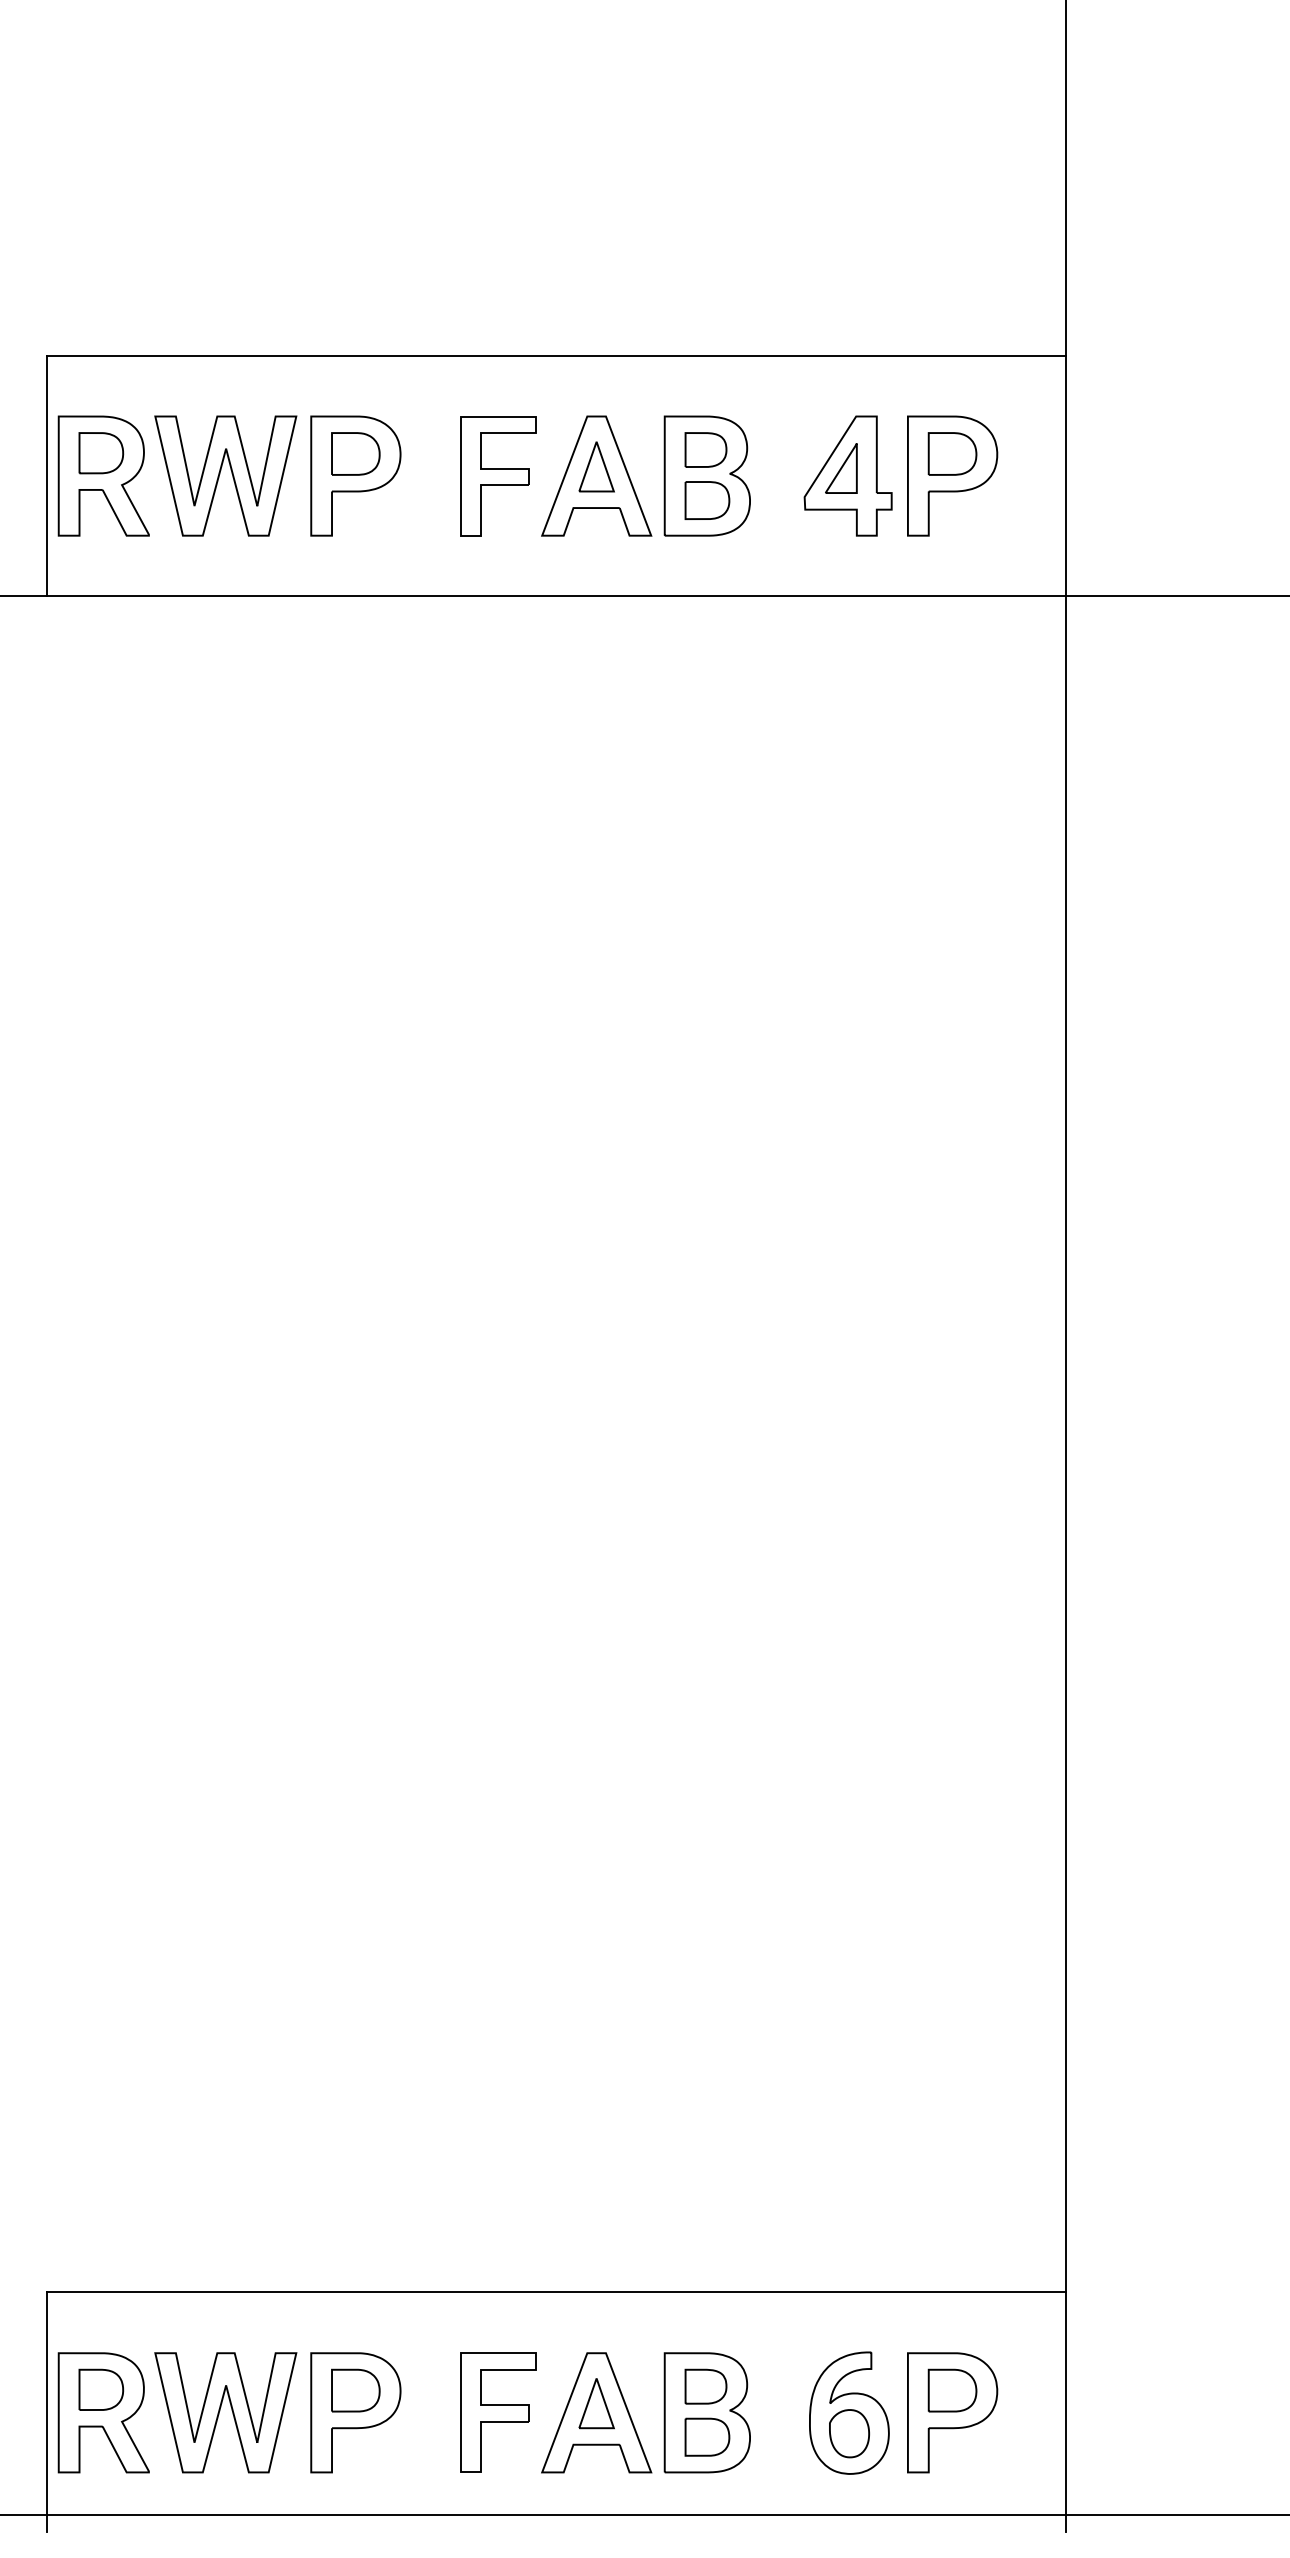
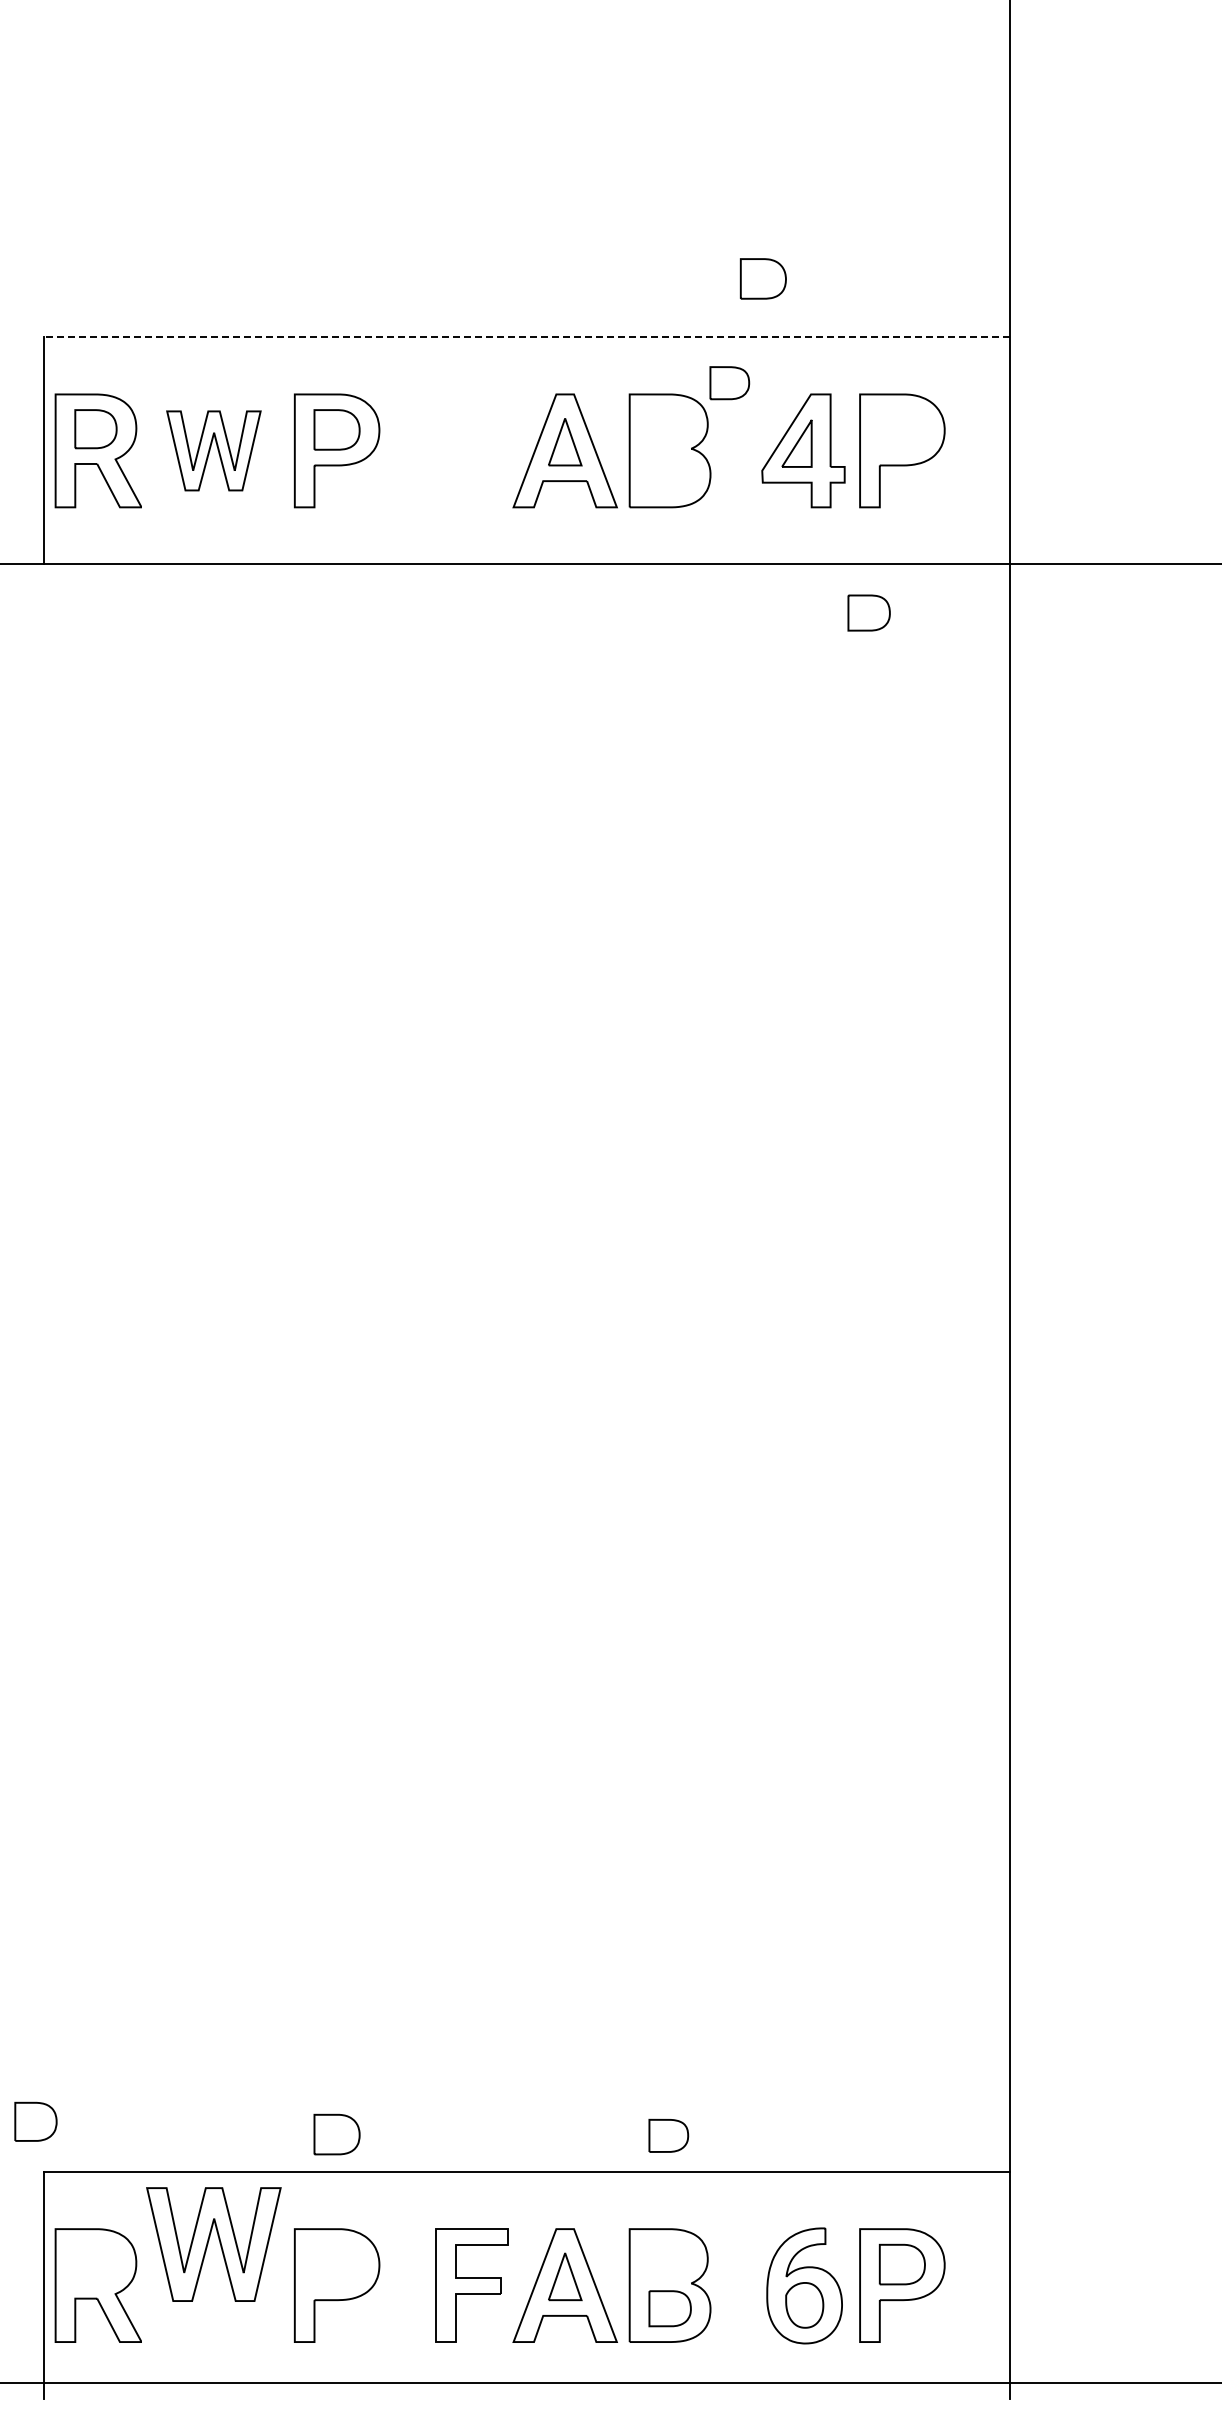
line: (555, 355) -> (526, 336), solid -> dashed
part: (705, 450) -> (729, 383), moved
part: (951, 453) -> (762, 278), moved
part: (225, 475) -> (213, 450), size x0.7
part: (497, 475) -> (471, 450), removed
part: (706, 499) -> (868, 612), moved
part: (705, 2386) -> (668, 2135), moved
part: (100, 2389) -> (35, 2121), moved
part: (355, 2390) -> (336, 2134), moved
part: (225, 2412) -> (213, 2244), moved

